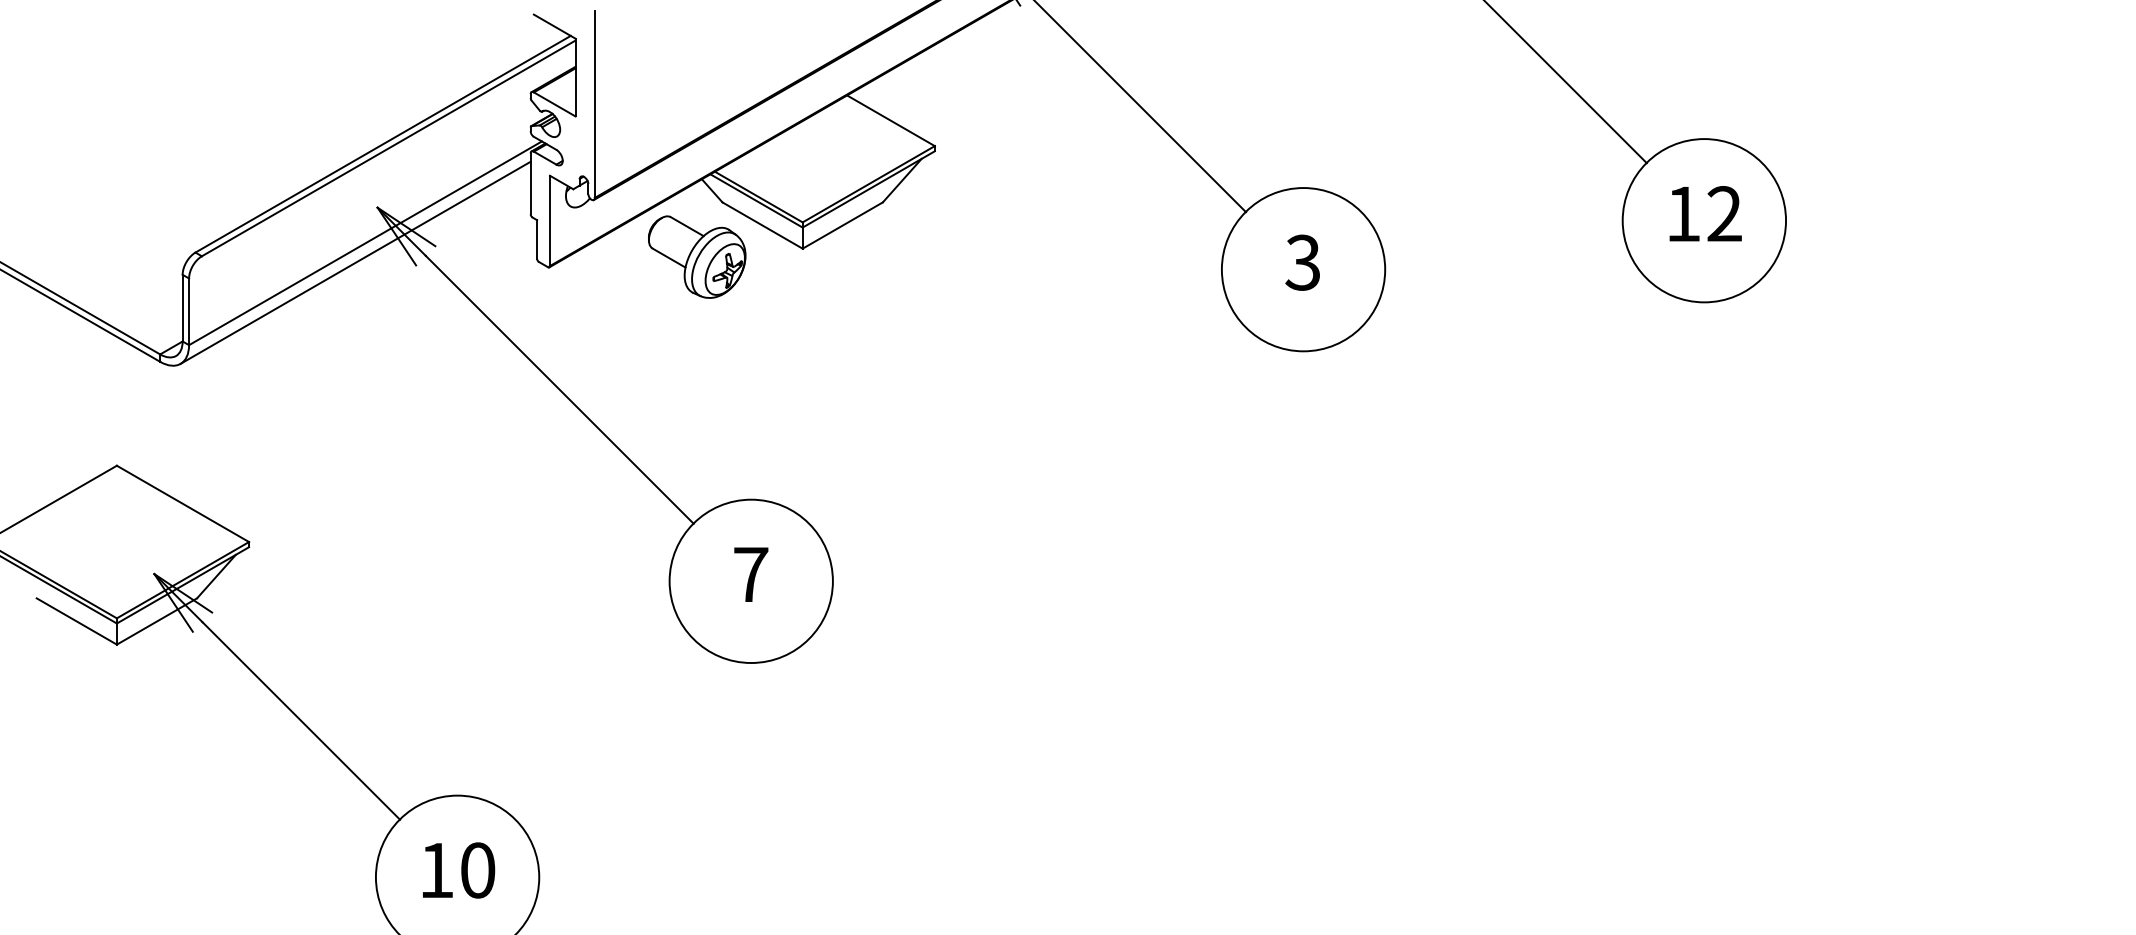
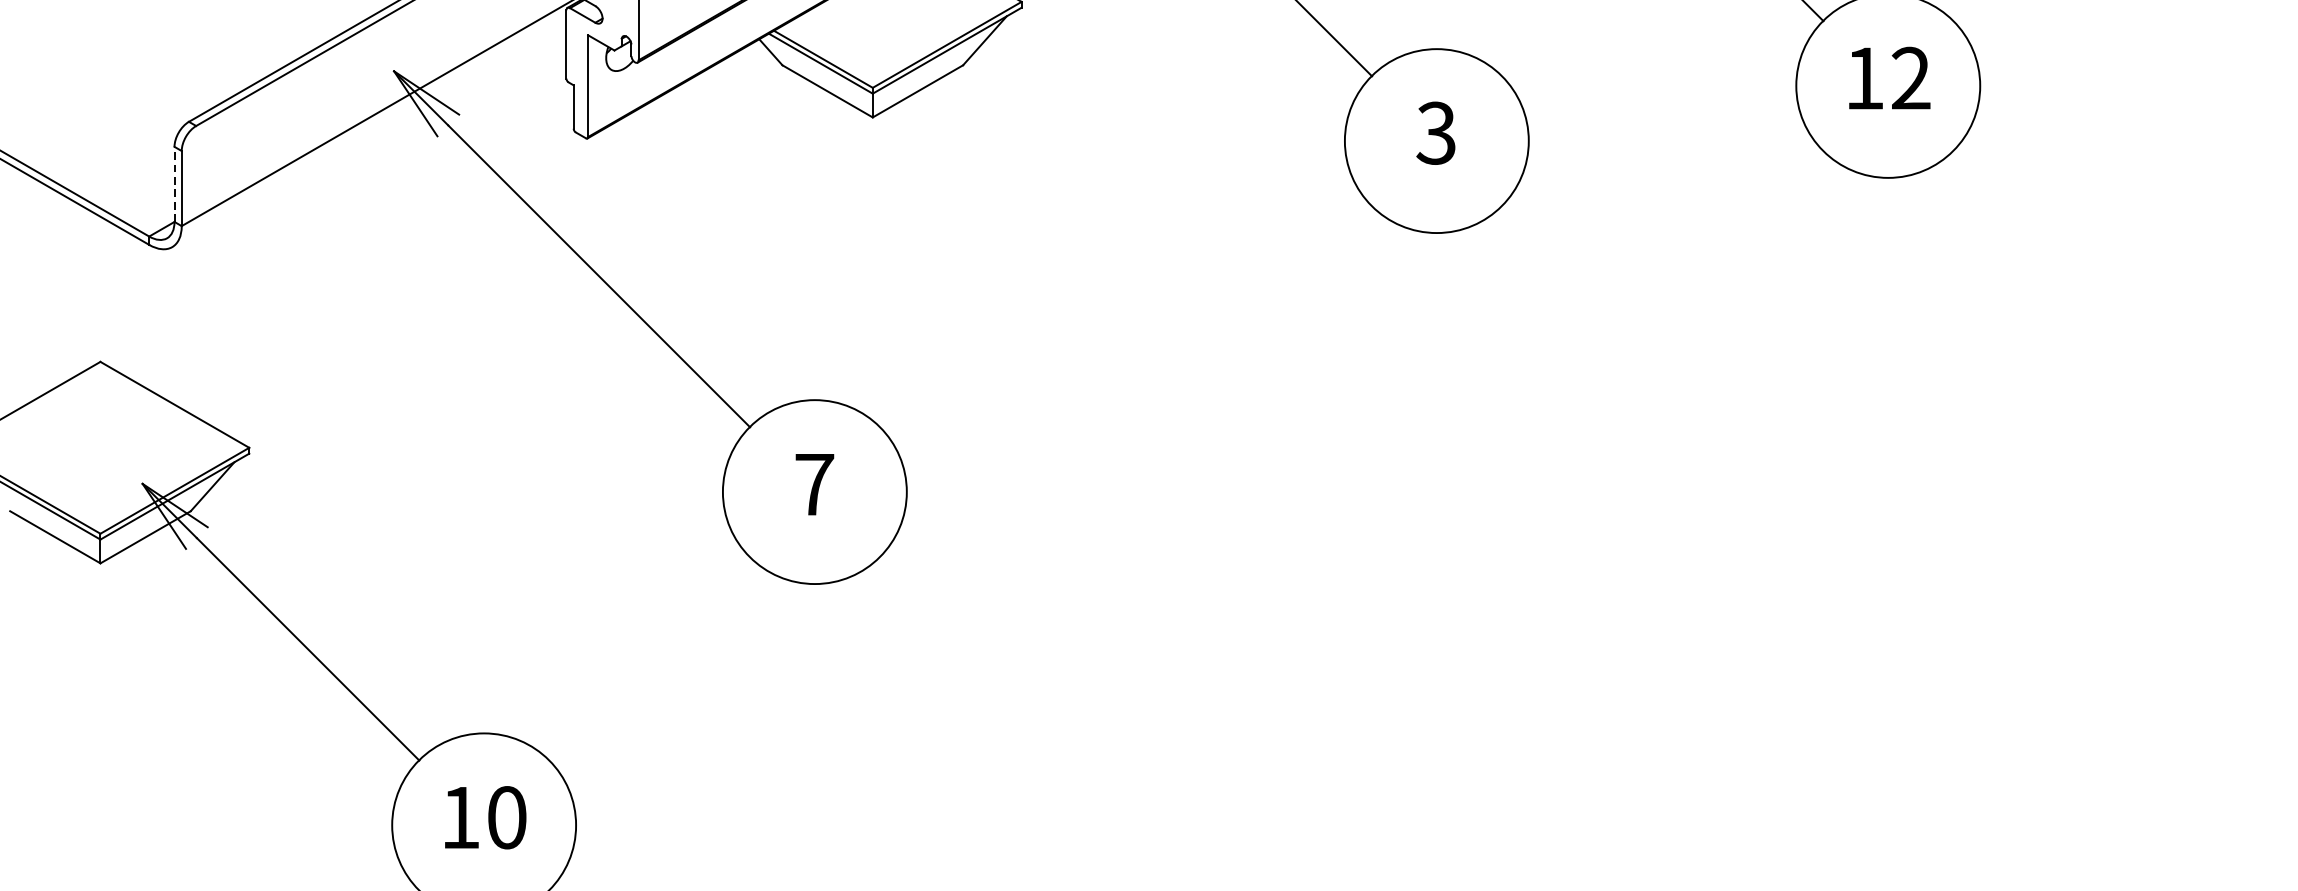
part: (697, 256) -> (754, 126), removed
line: (355, 262) -> (369, 133), removed
line: (182, 307) -> (174, 183), solid -> dashed

